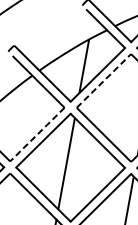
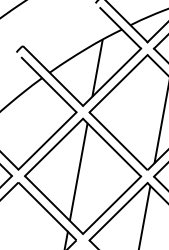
line: (103, 80) -> (118, 83), dashed -> solid
line: (37, 134) -> (47, 140), dashed -> solid

